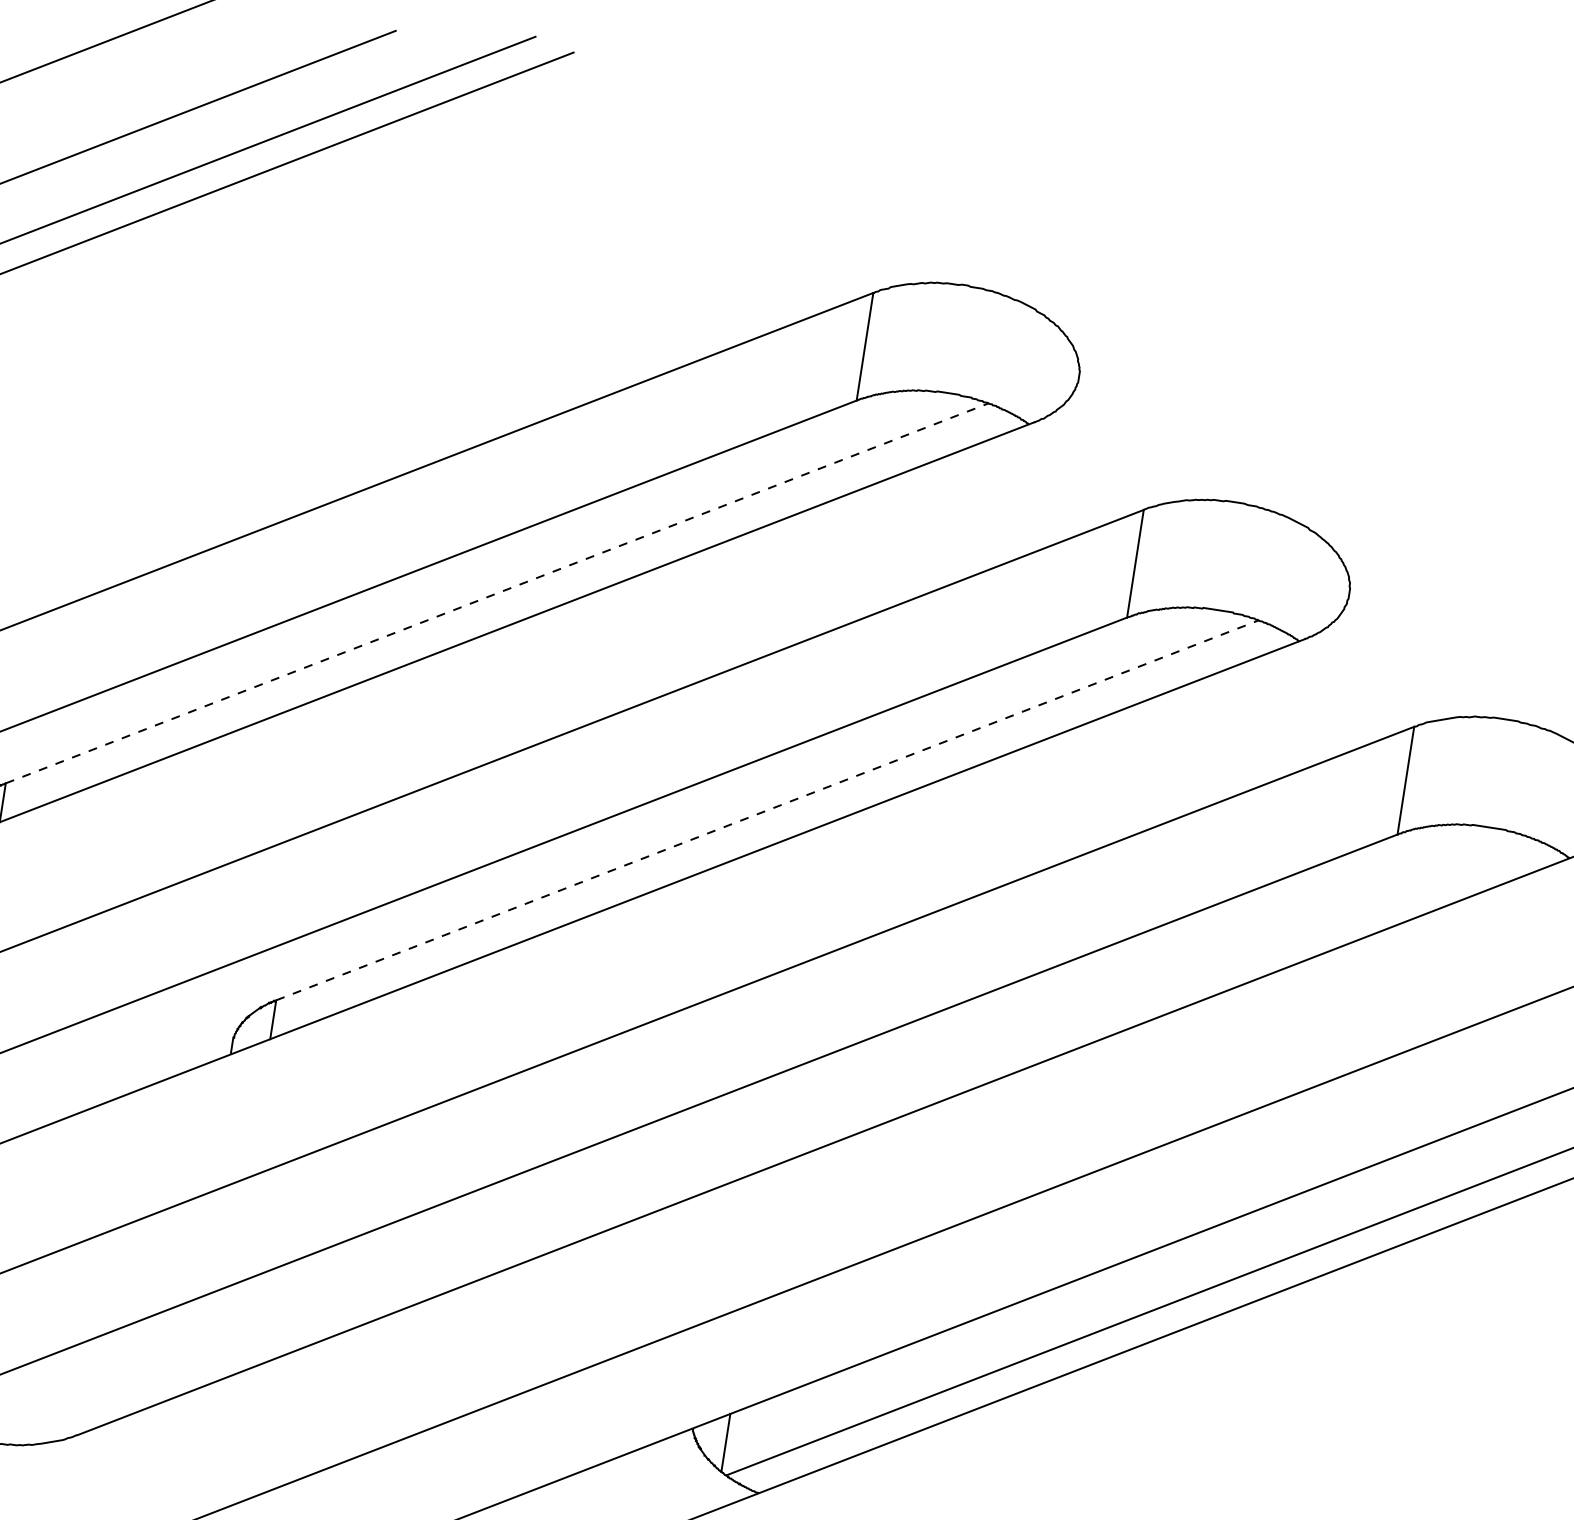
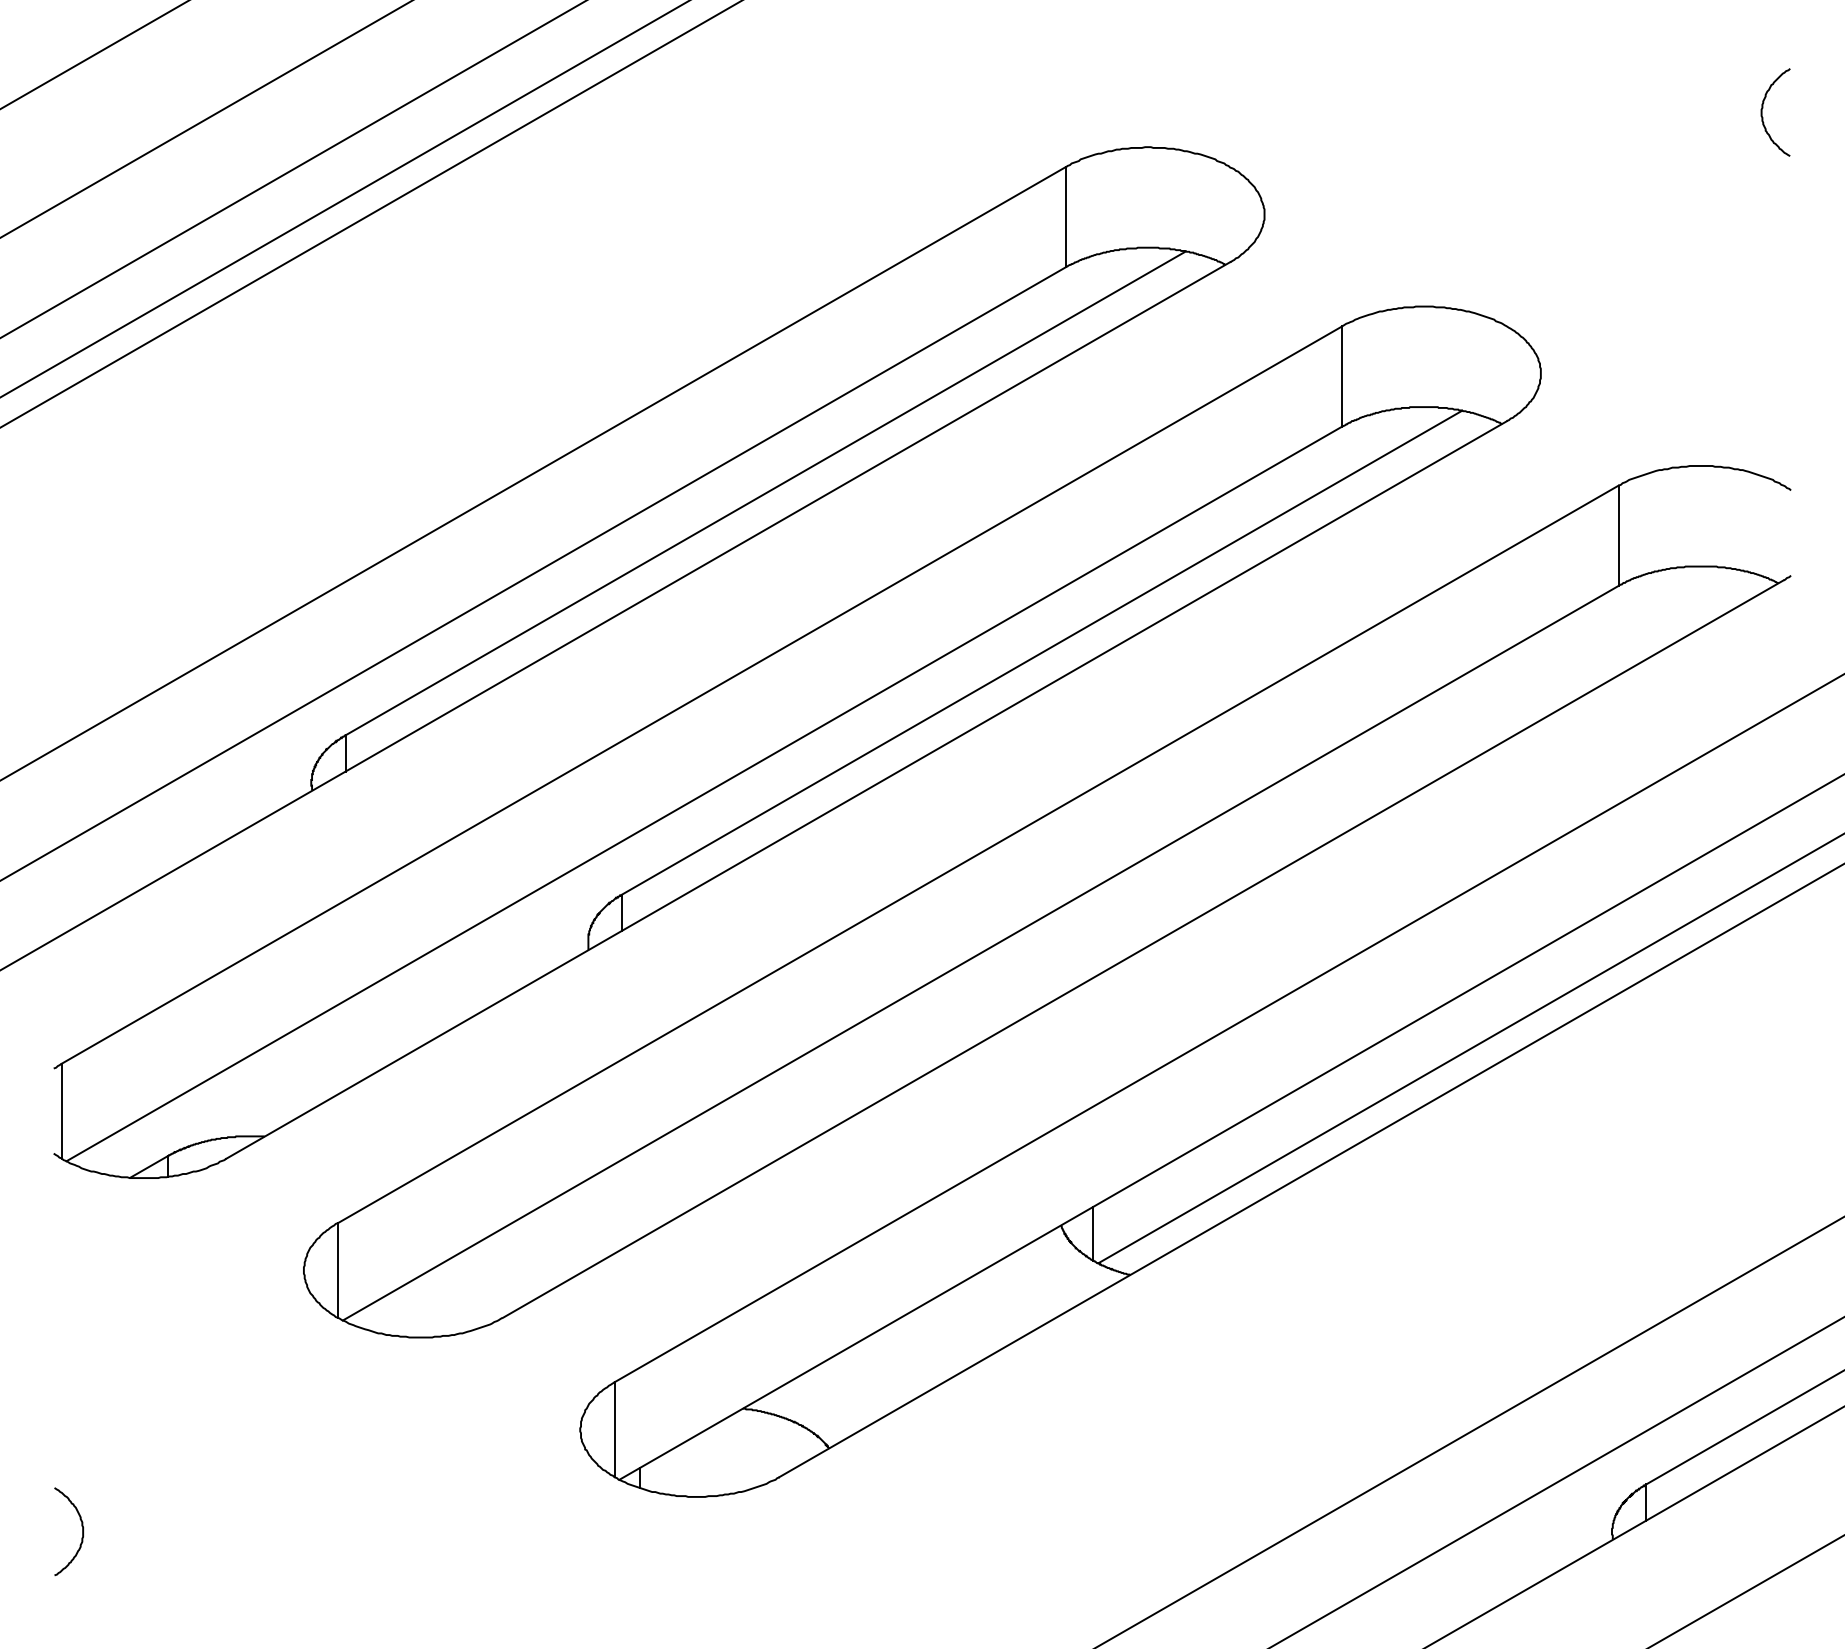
line: (496, 593) -> (765, 493), dashed -> solid
line: (767, 810) -> (1042, 652), dashed -> solid

